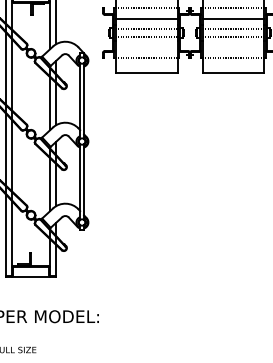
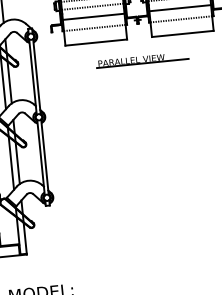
line: (146, 47) -> (93, 17), added
line: (233, 47) -> (180, 8), added
part: (190, 94) -> (142, 59), added

